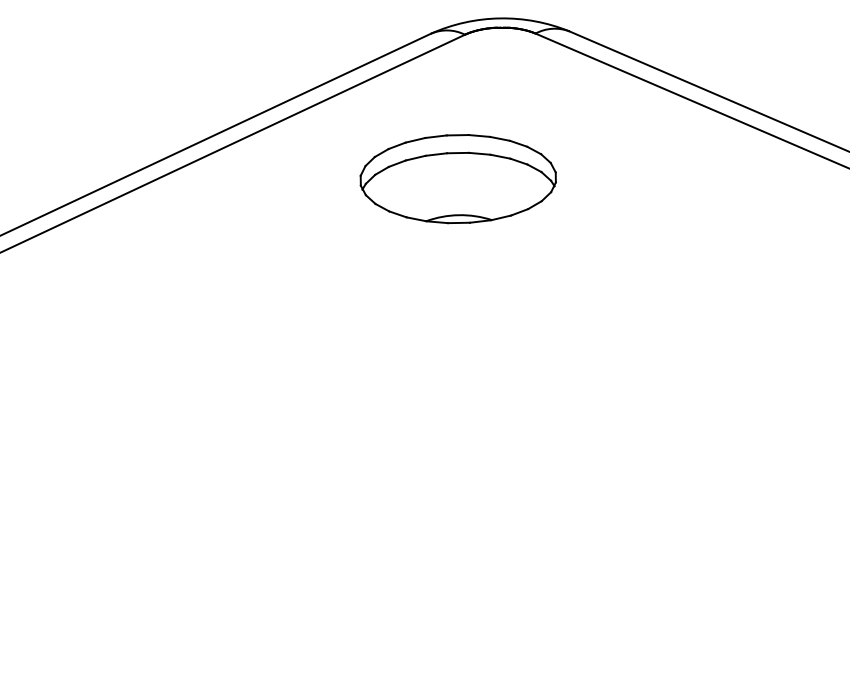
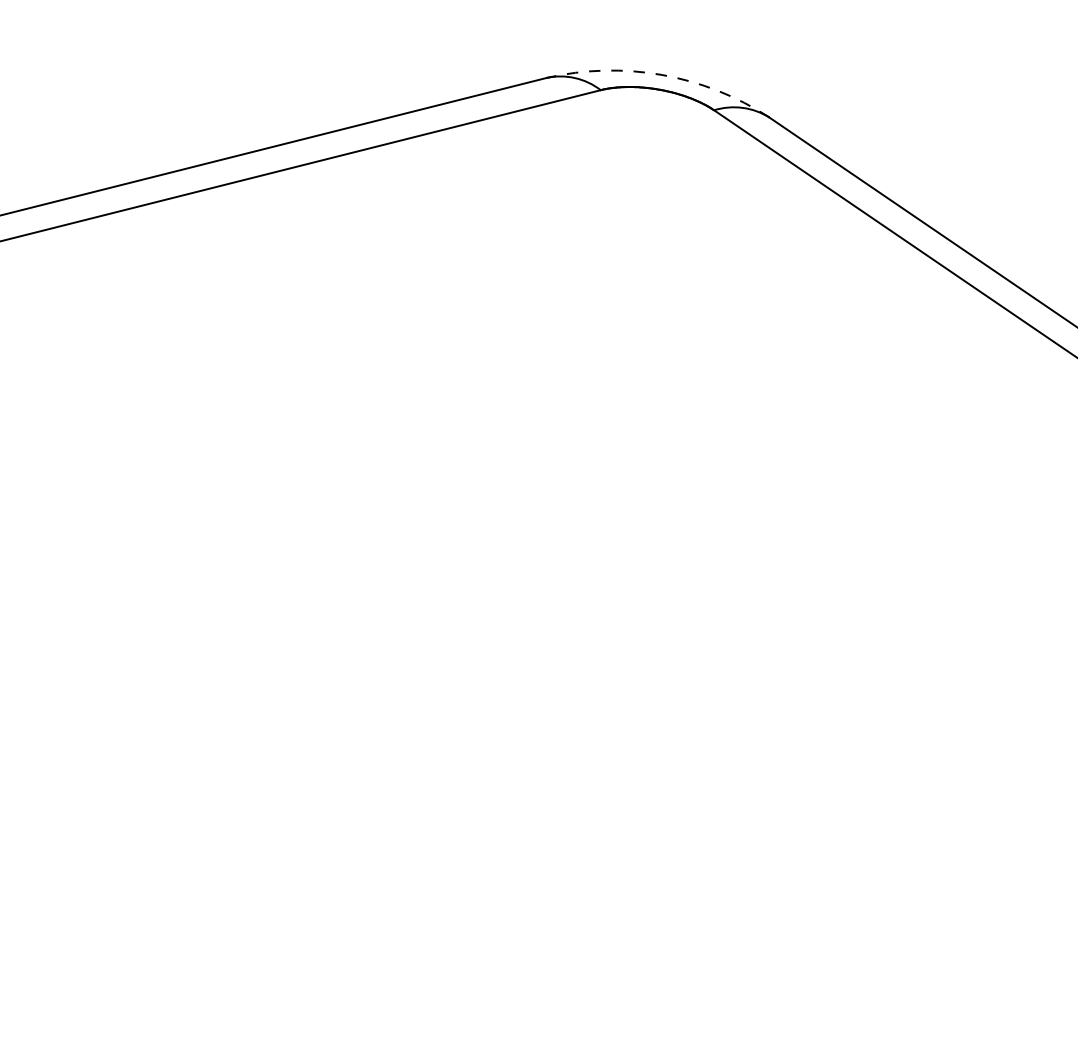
arc: (500, 18) -> (662, 75), solid -> dashed
part: (457, 179) -> (543, 319), removed

